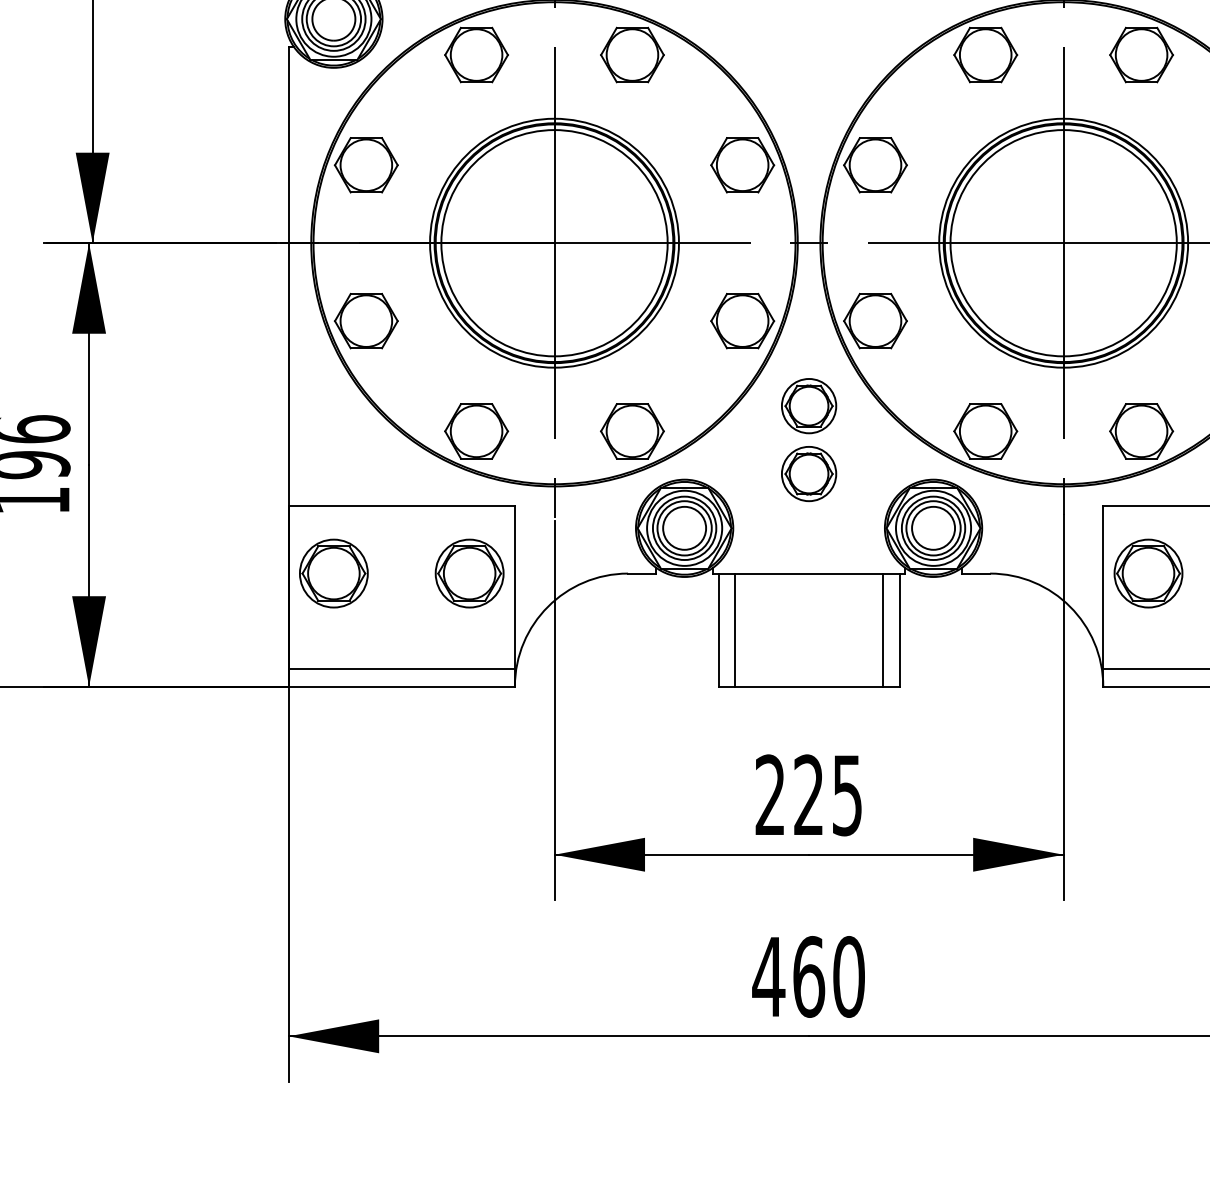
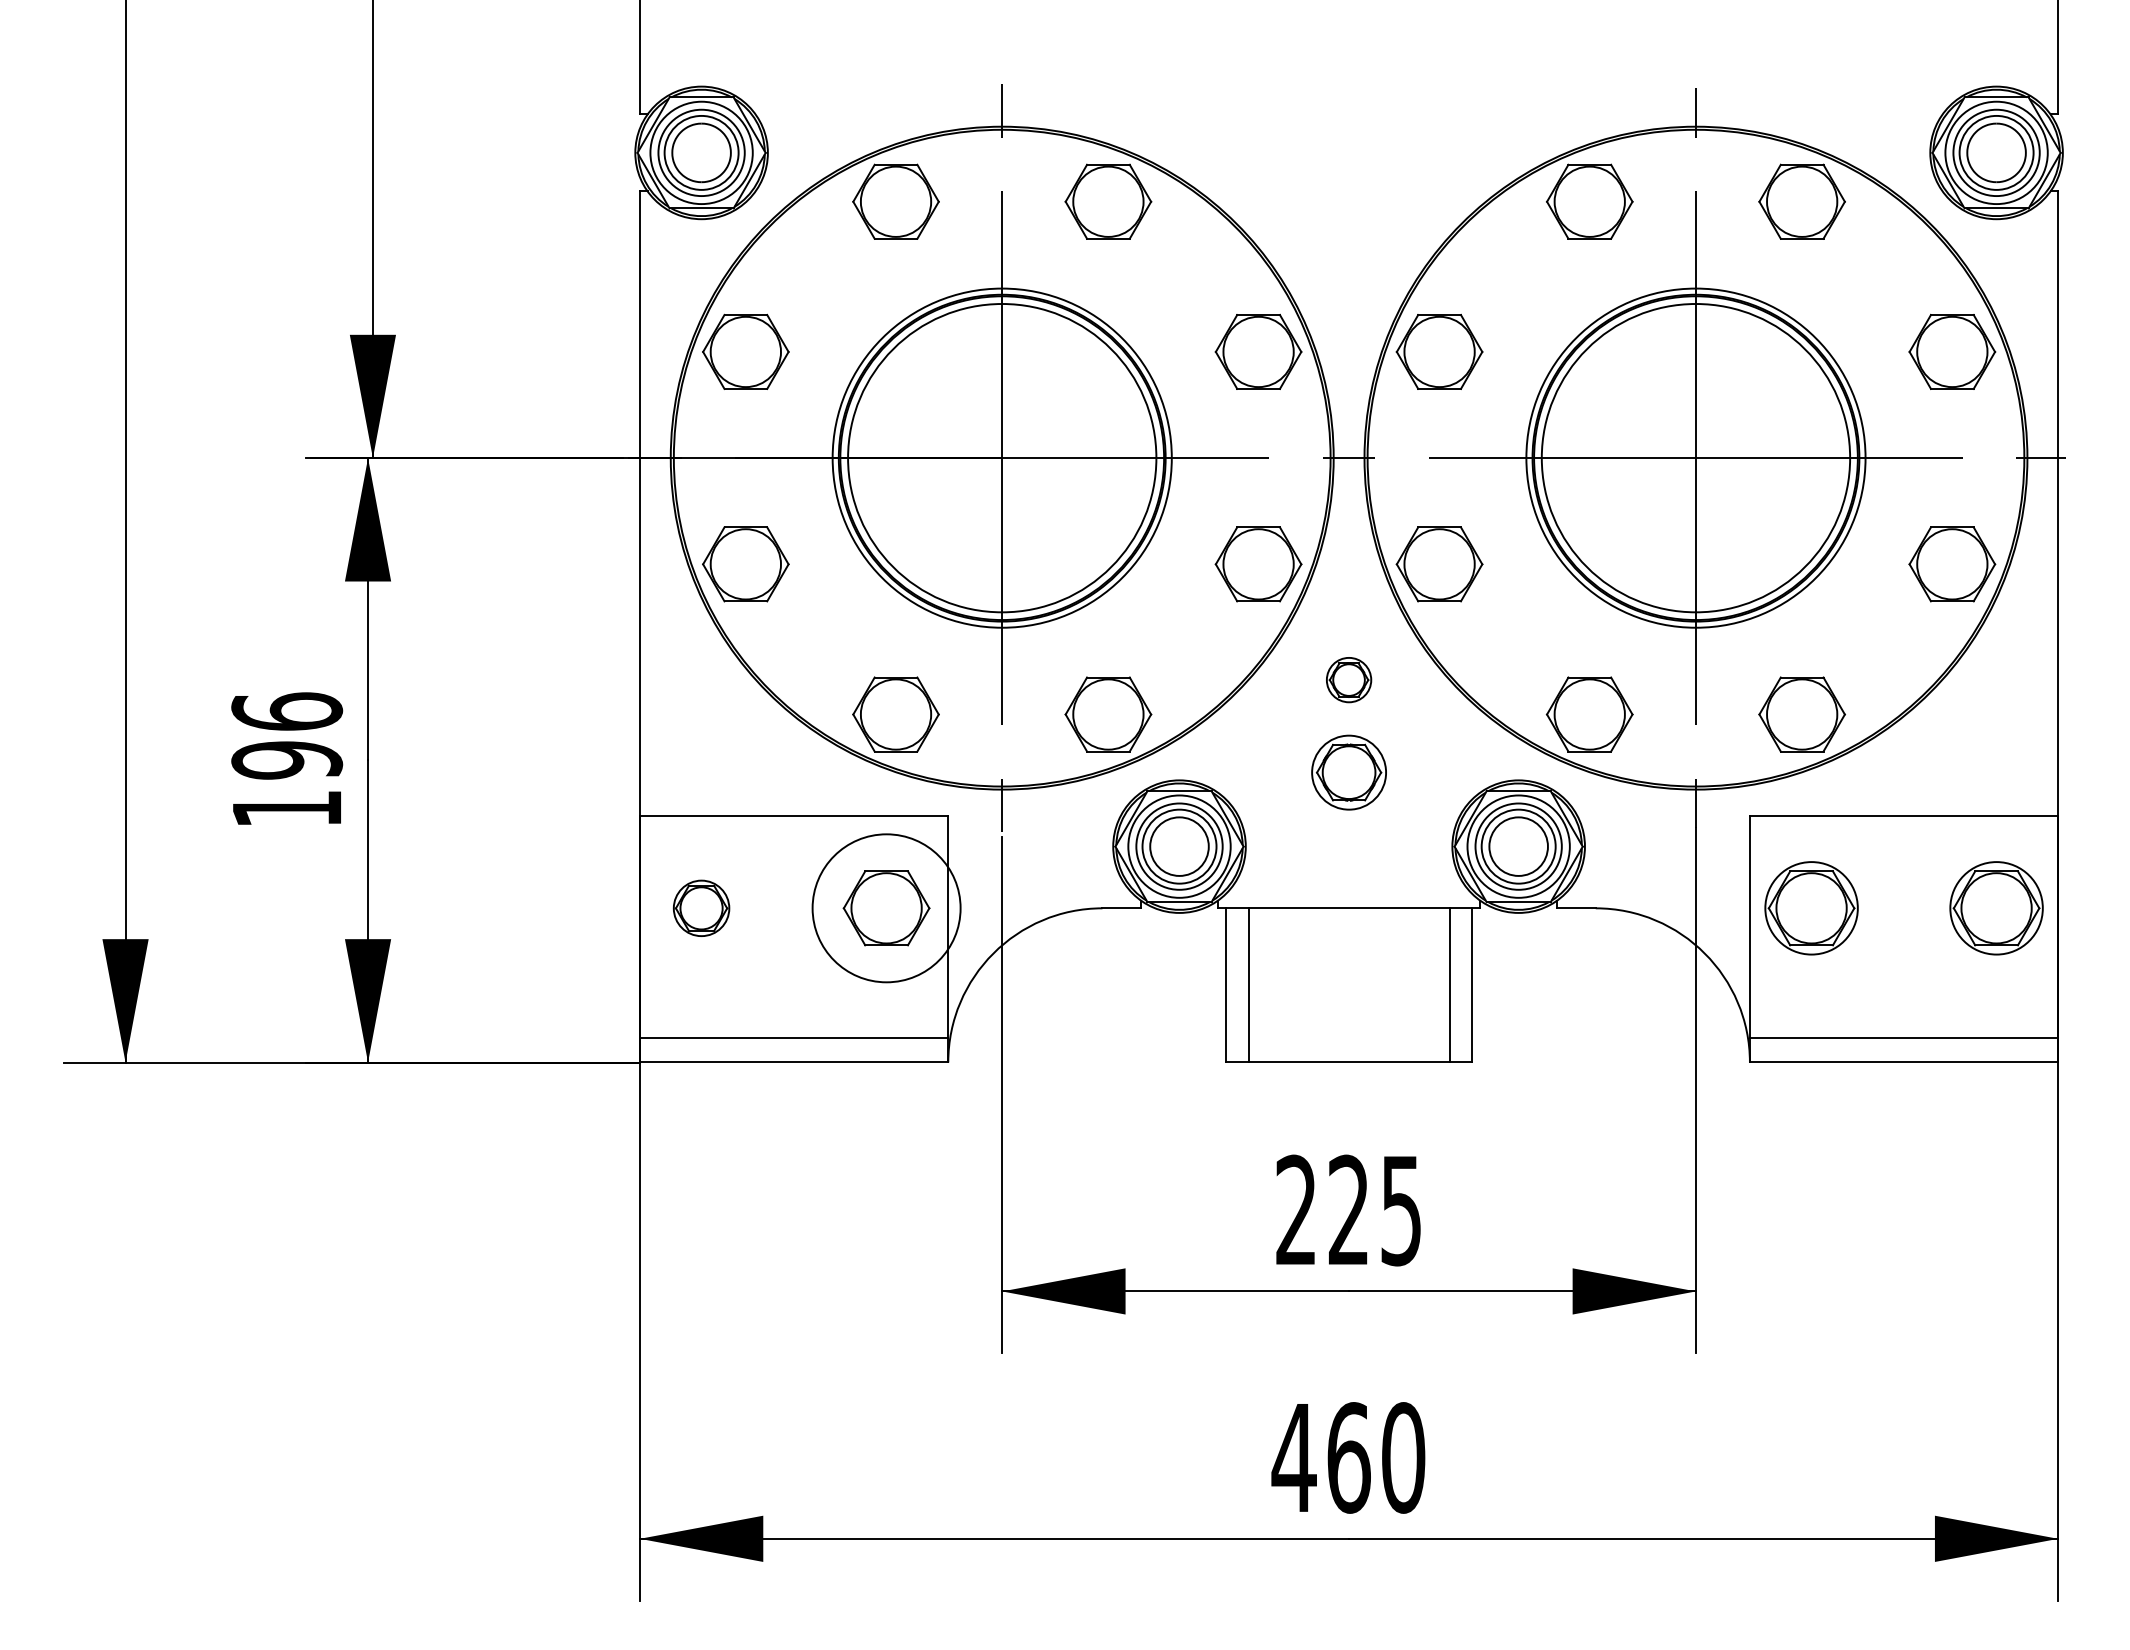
part: (808, 405) -> (1348, 679), size x0.6
part: (333, 573) -> (701, 908), size x0.6
circle: (469, 573) -> (886, 908), size x1.6

